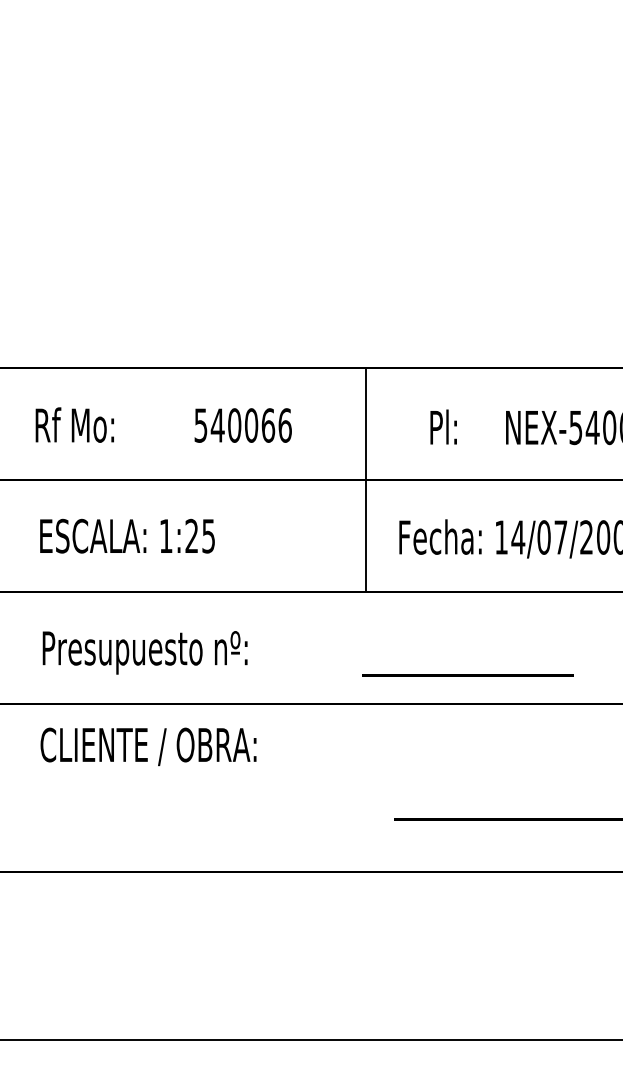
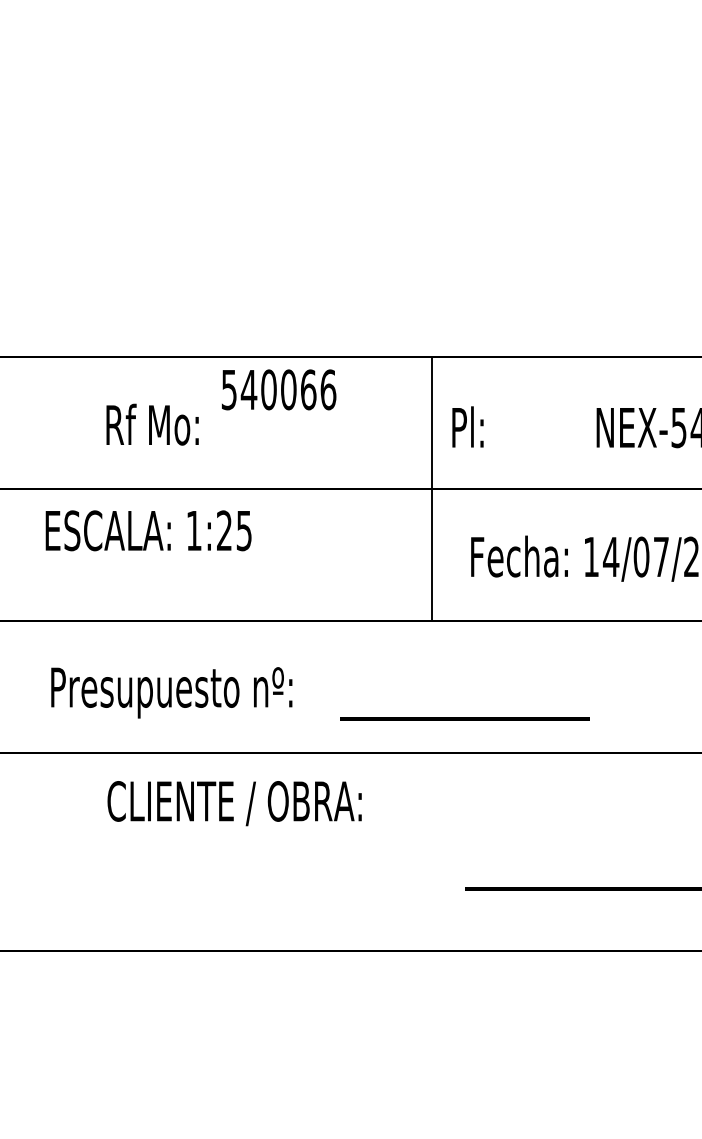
text: (74, 424) -> (152, 423), moved
text: (242, 425) -> (278, 389), moved
text: (443, 426) -> (467, 426), moved
text: (127, 535) -> (148, 529), moved
text: (467, 675) -> (464, 719), moved
text: (148, 746) -> (234, 803), moved

